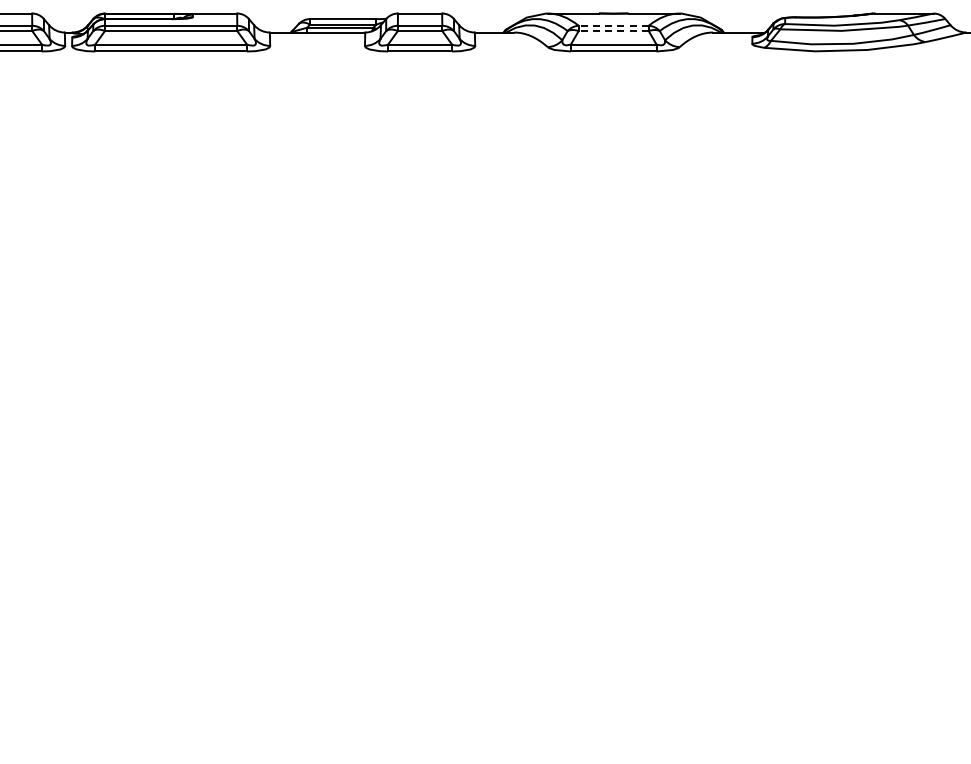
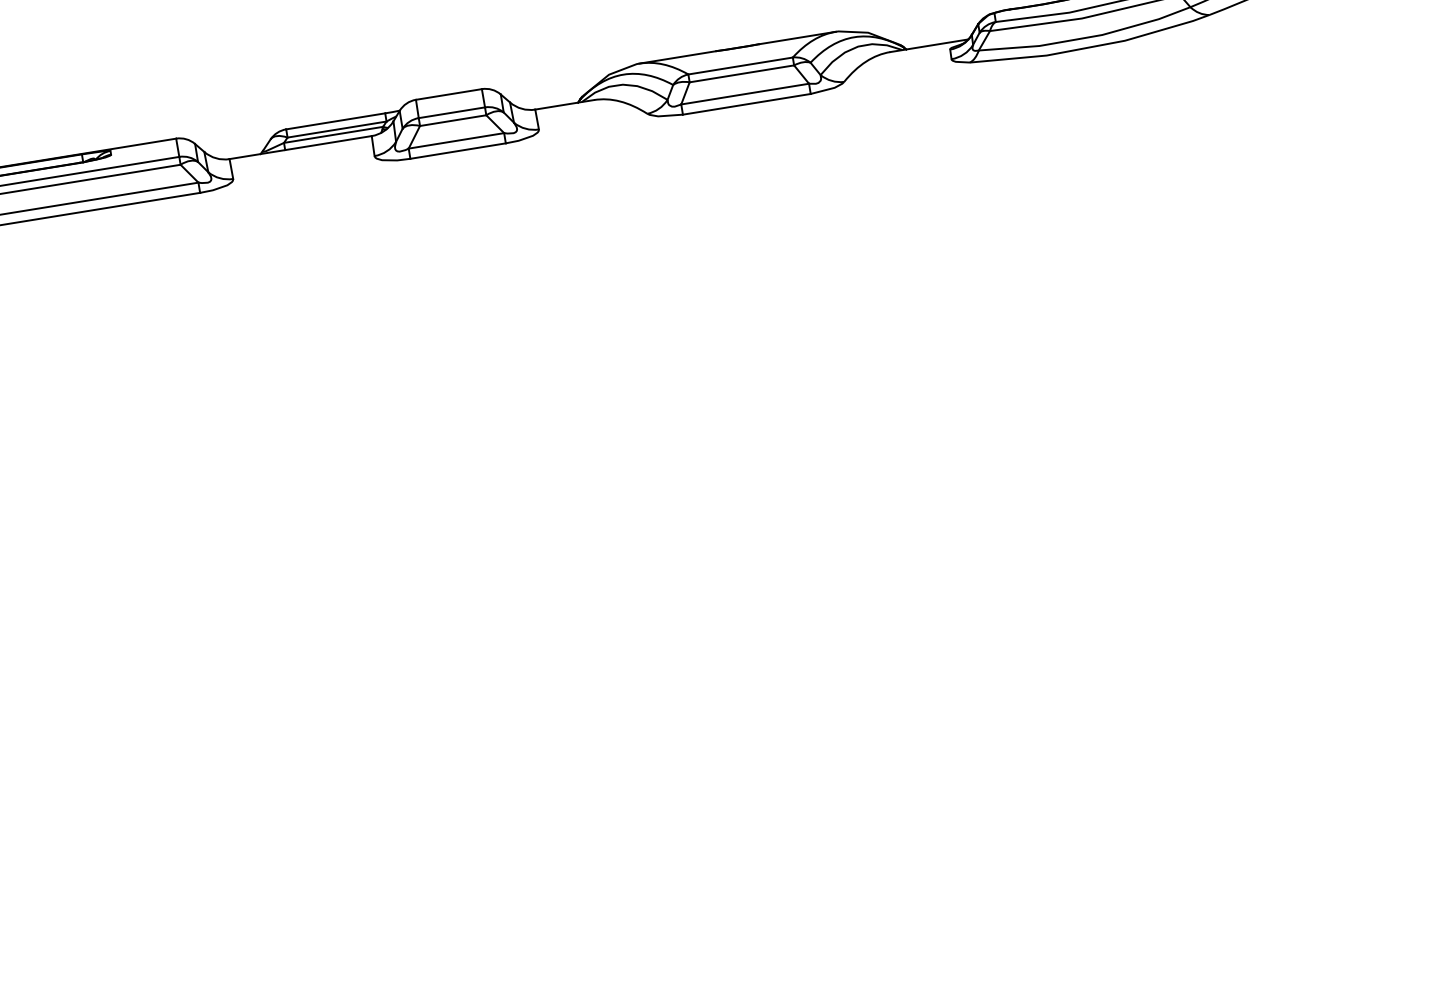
line: (613, 25) -> (740, 65), dashed -> solid
line: (613, 31) -> (741, 74), dashed -> solid

